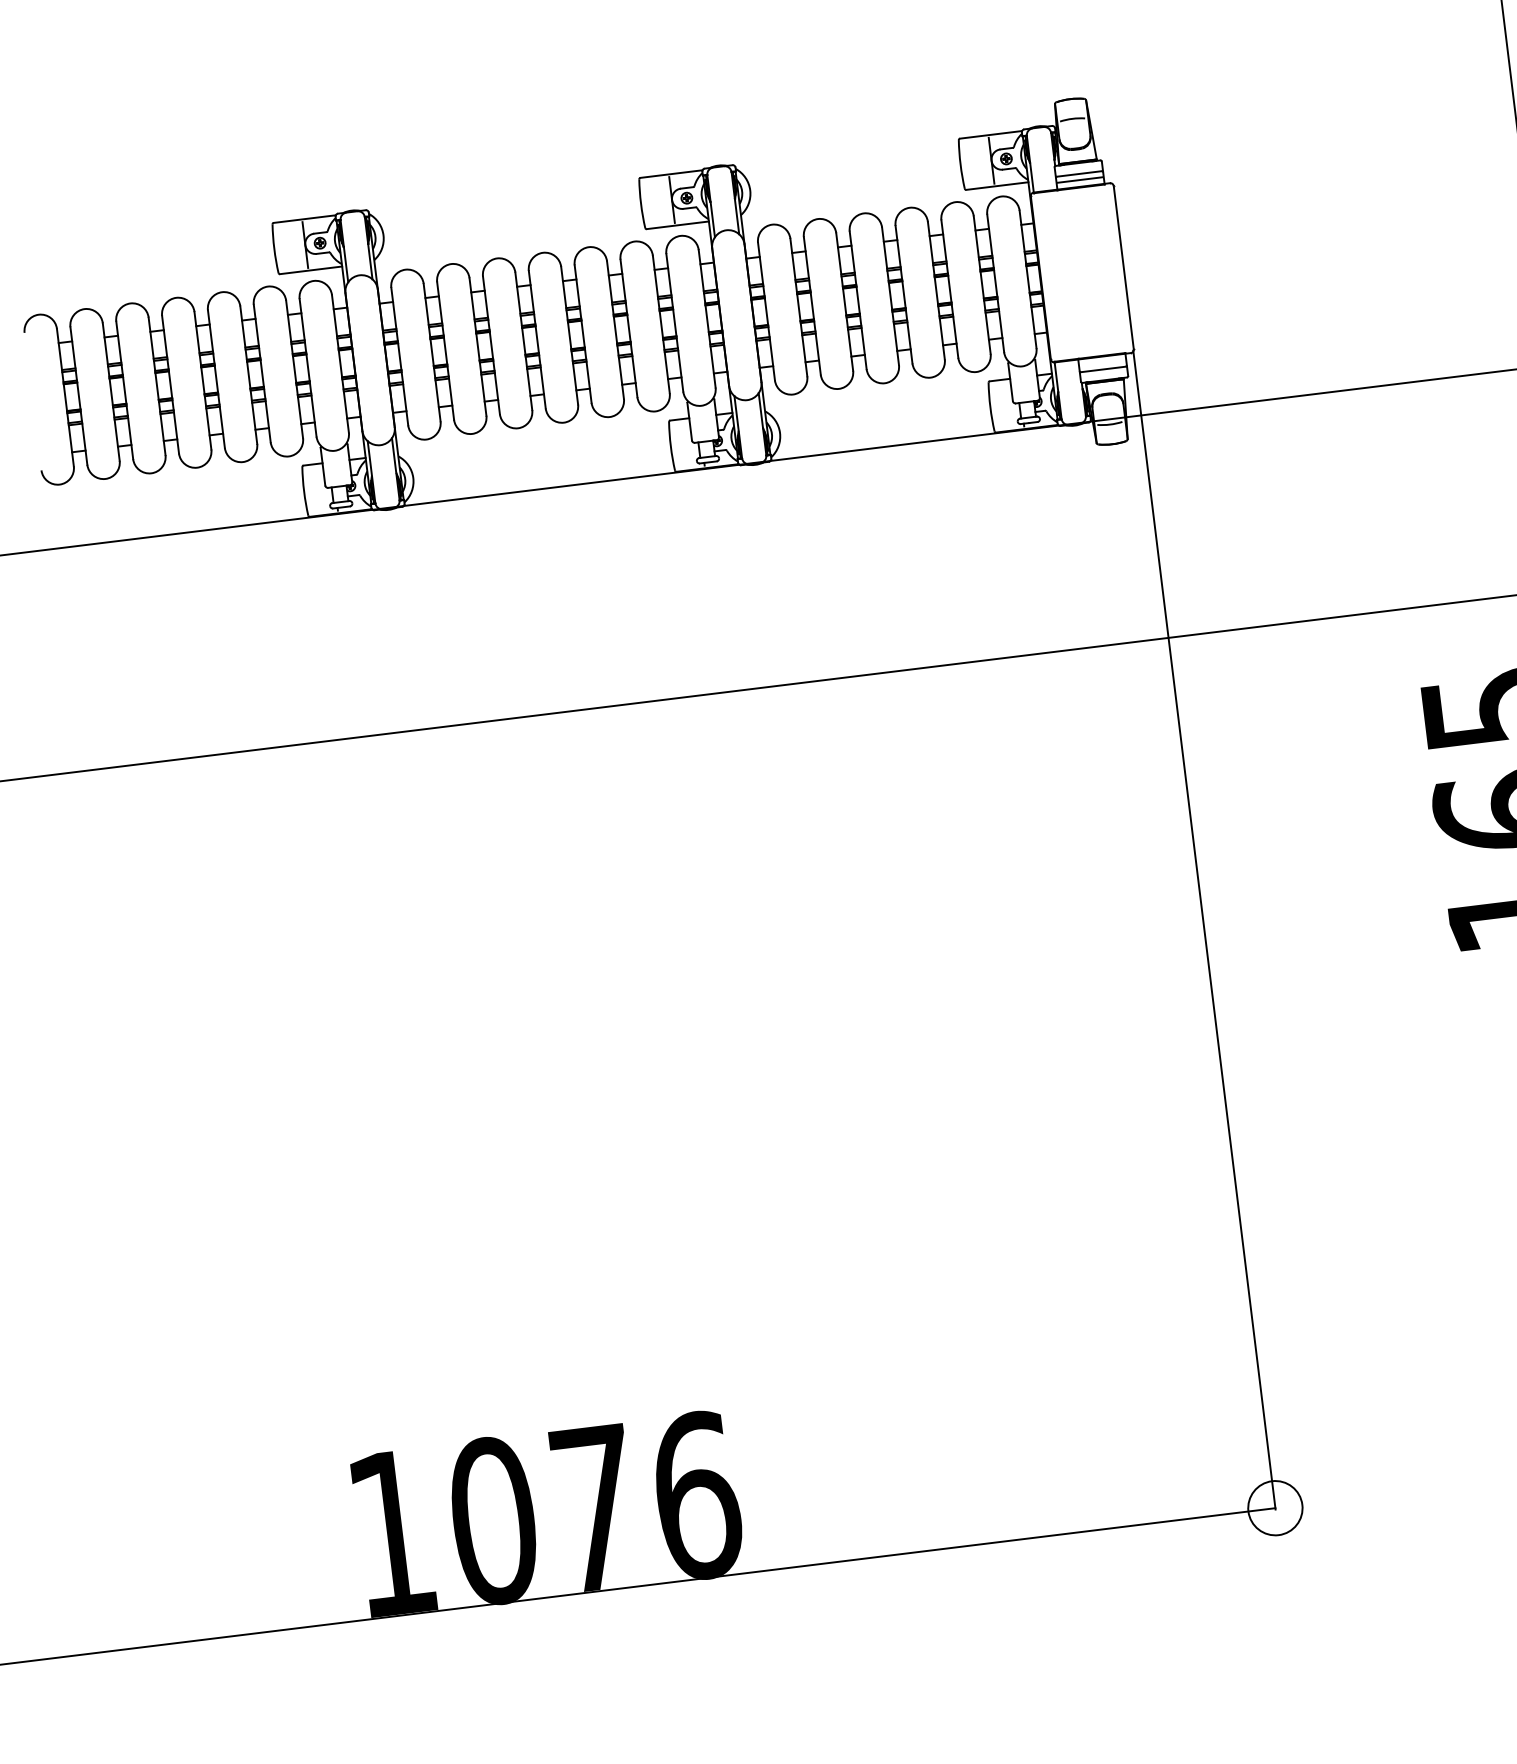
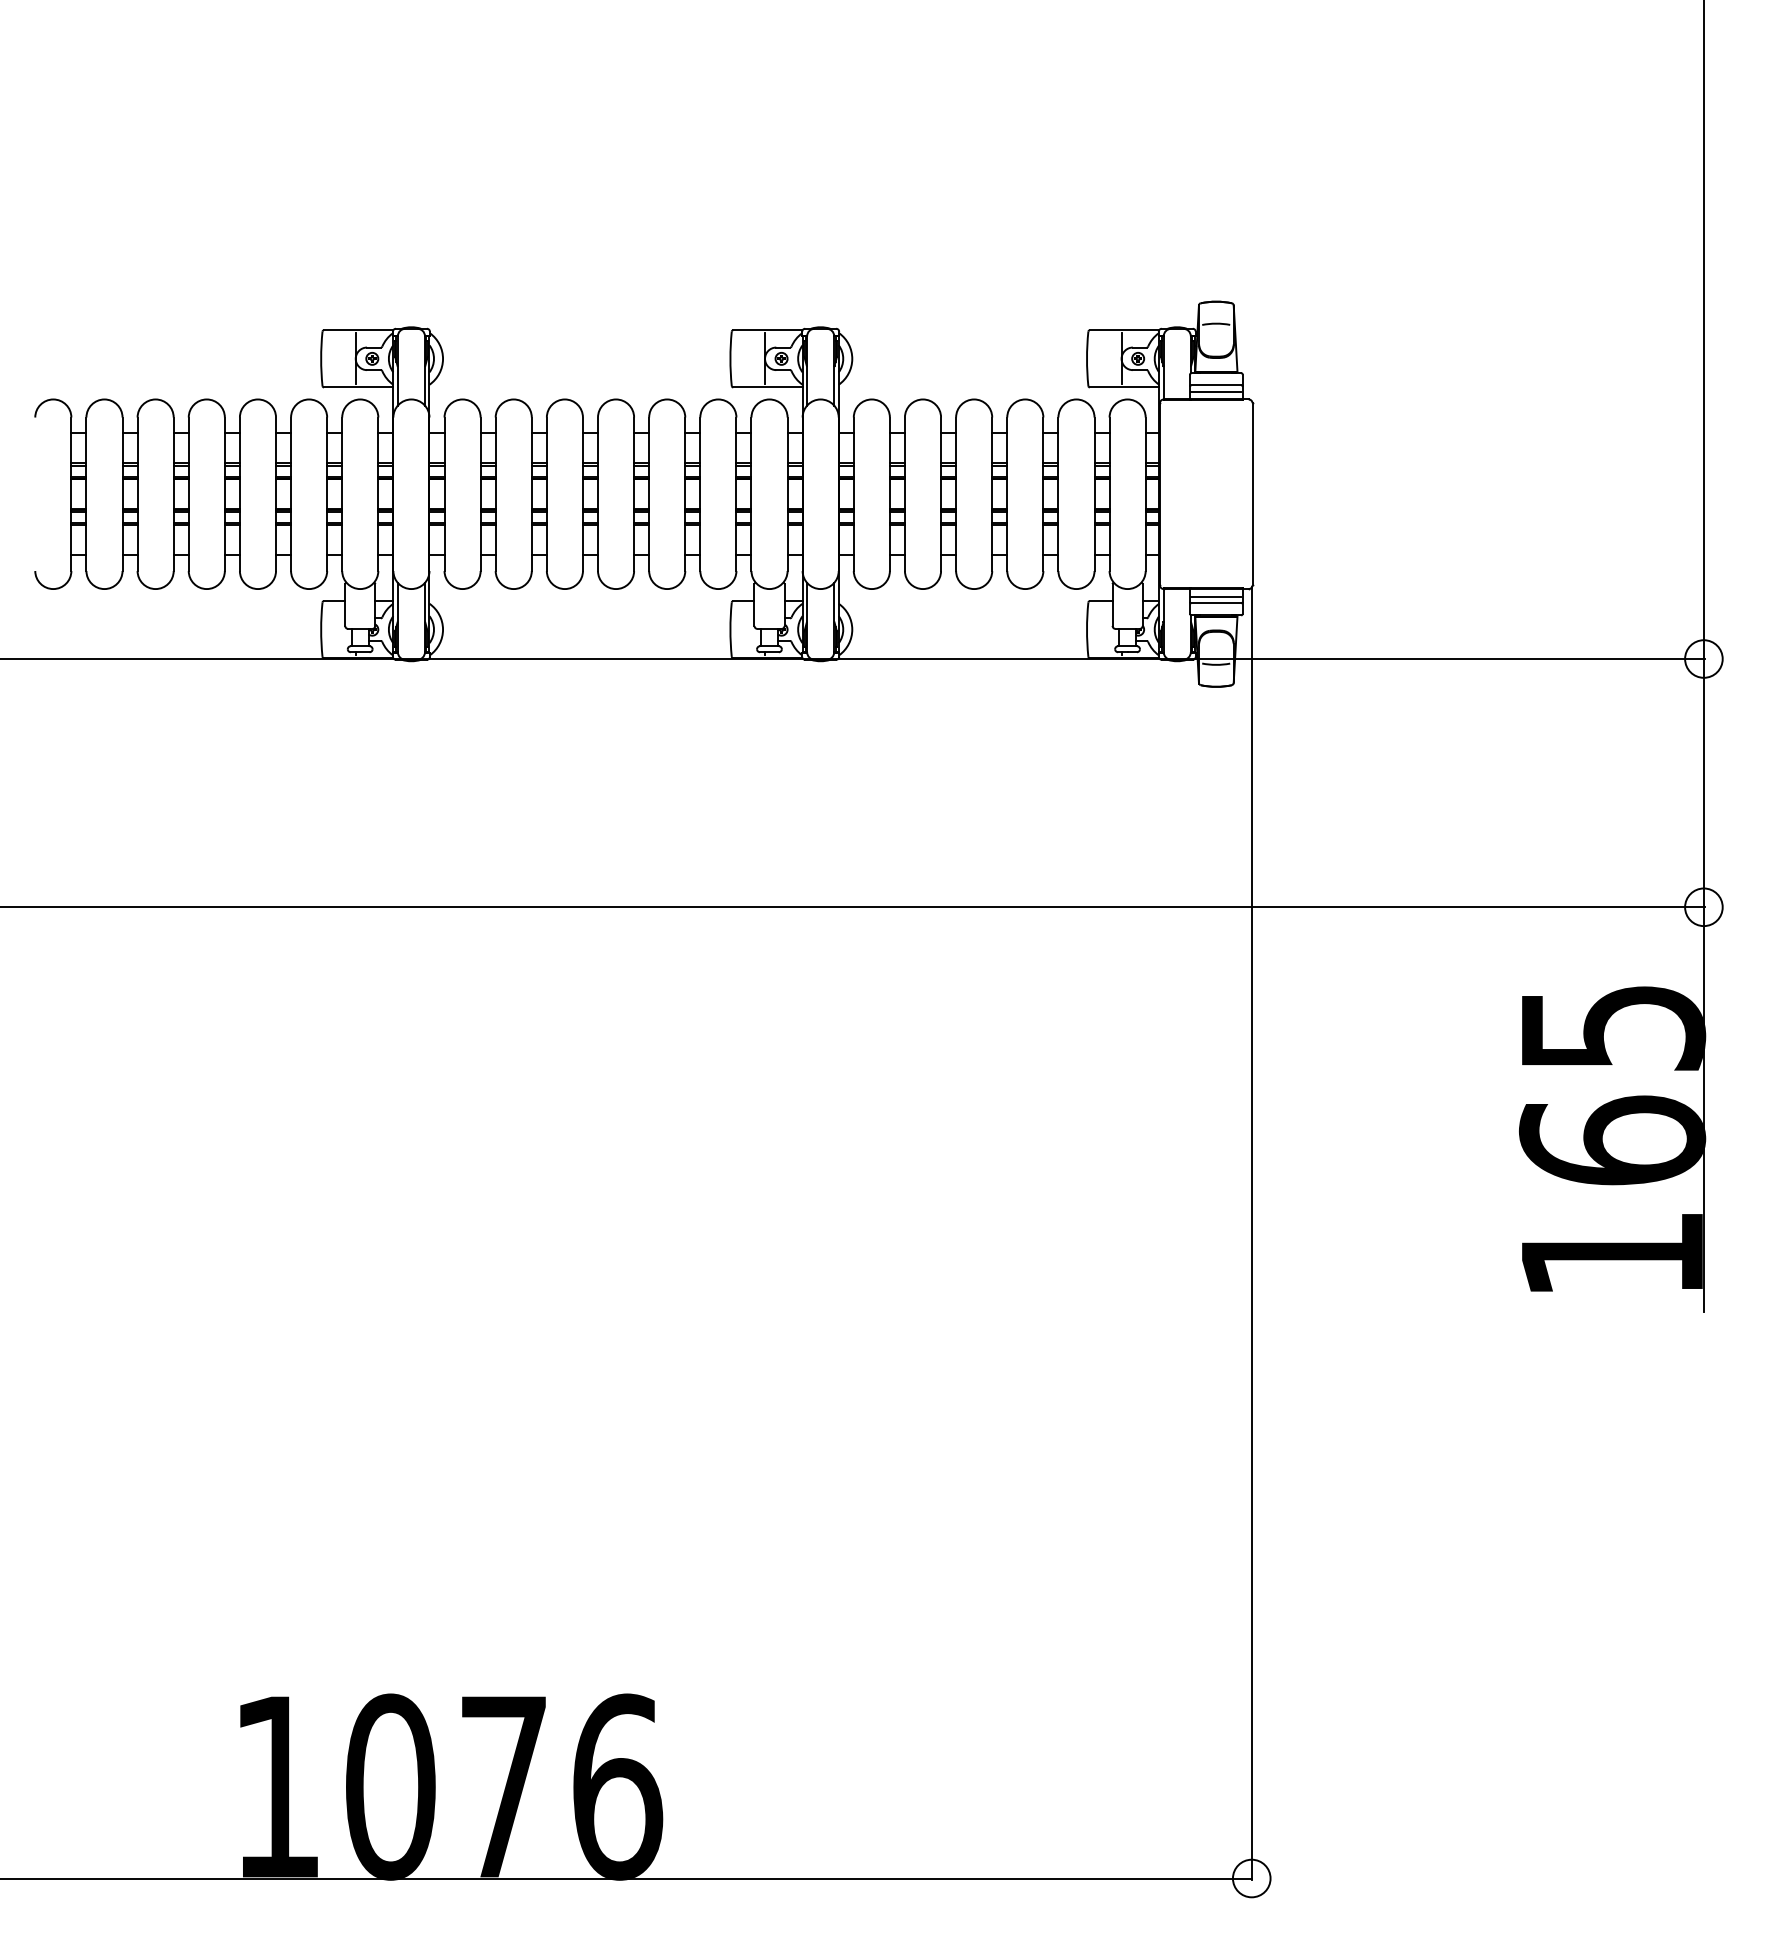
line: (1102, 363) -> (1216, 596), added
circle: (1275, 1508) -> (1251, 1878), size x0.62

